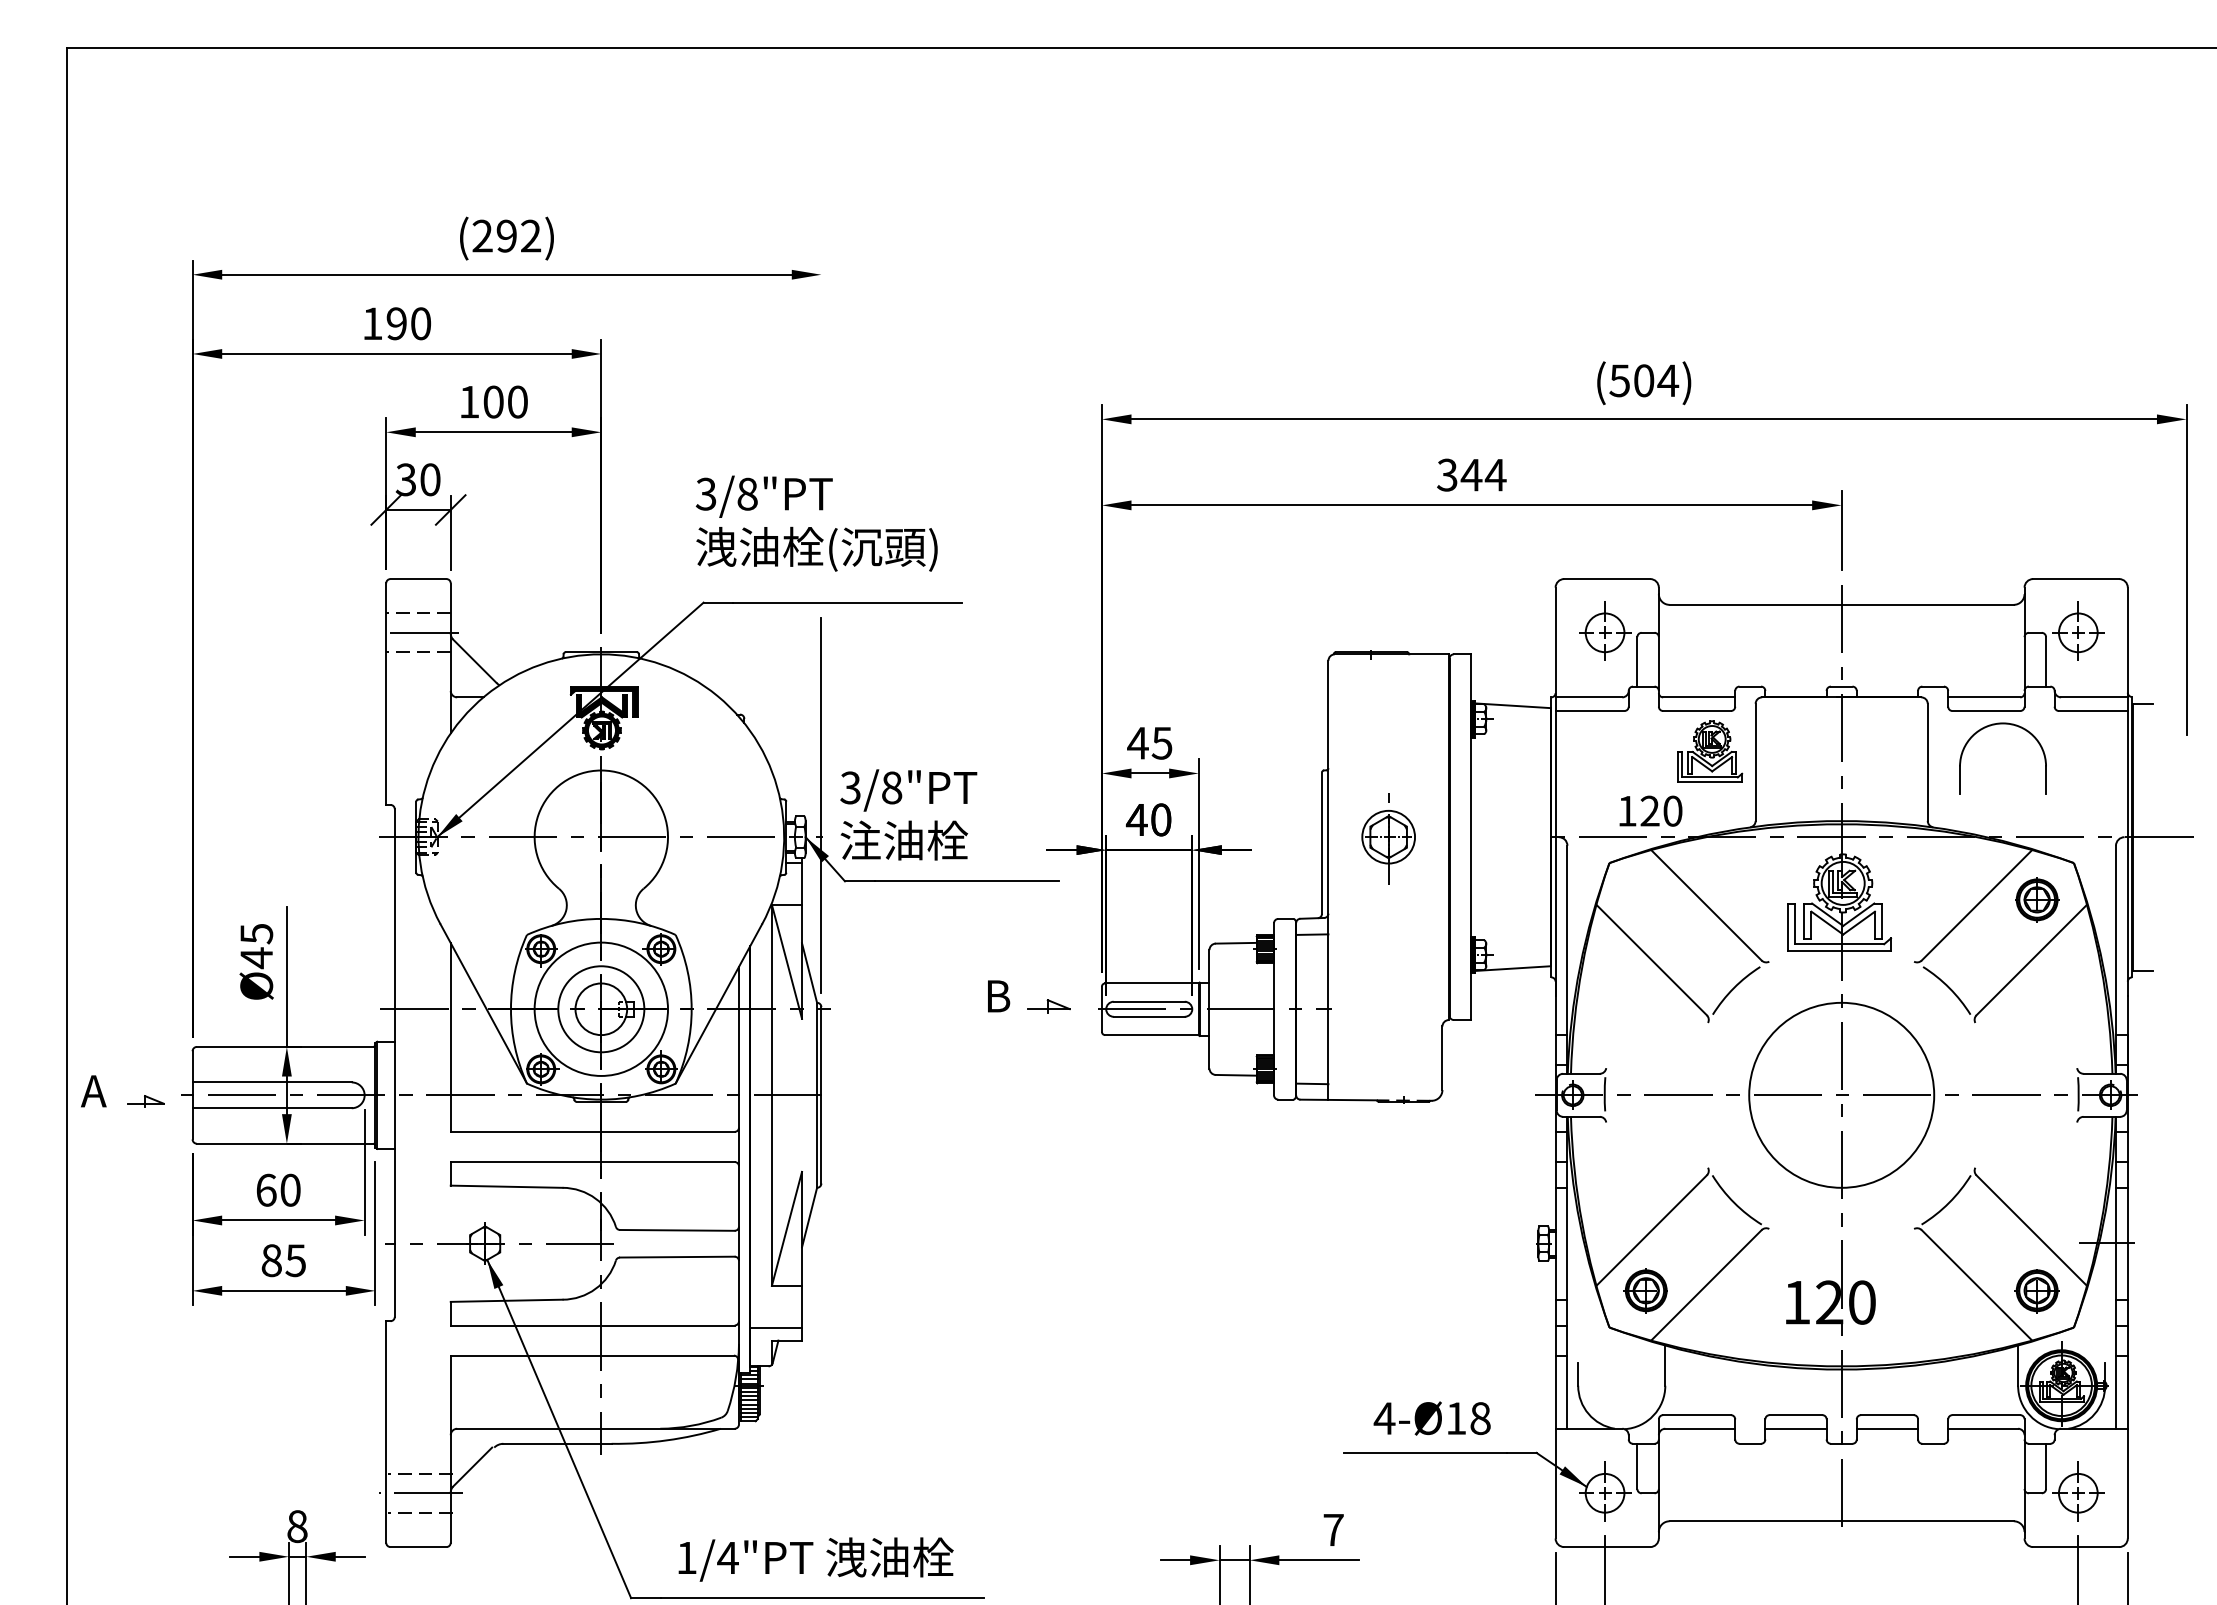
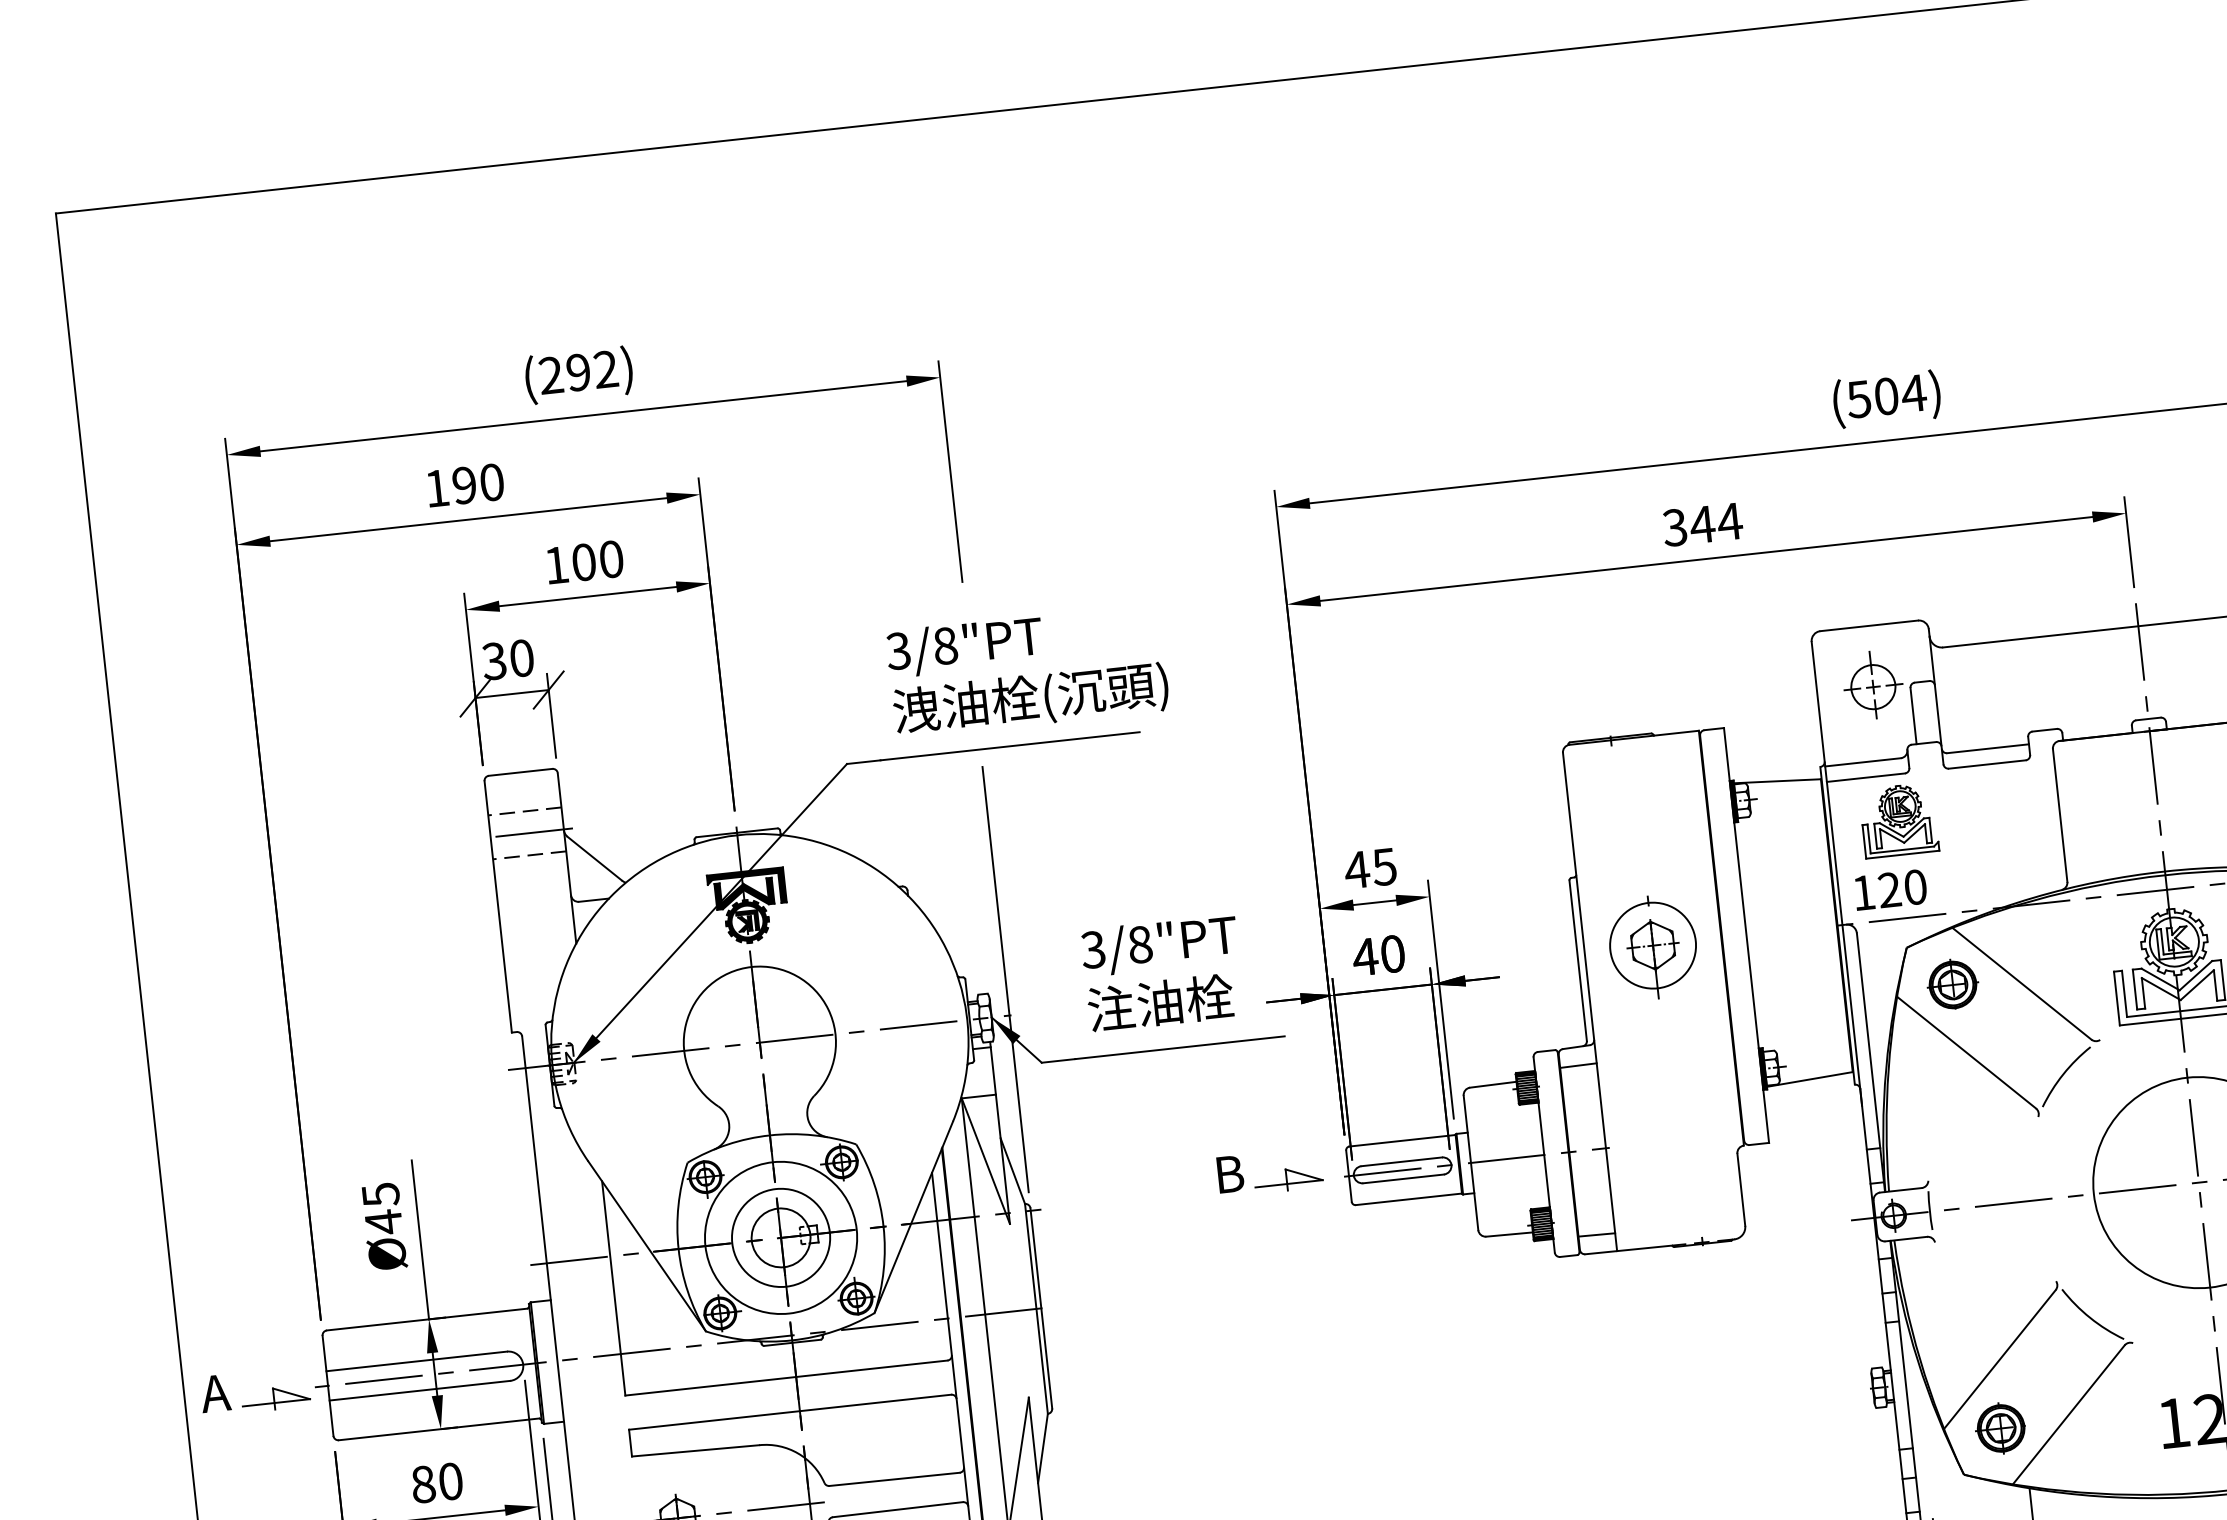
line: (821, 357) -> (950, 471), added
text: (816, 523) -> (1027, 670), moved
part: (1710, 751) -> (1899, 820), moved
text: (1650, 810) -> (1890, 889), moved
text: (908, 814) -> (1162, 972), moved
circle: (1388, 836) -> (1652, 944), size x1.43
part: (1645, 899) -> (1952, 984), added
part: (1048, 1006) -> (1288, 1179), size x1.43
part: (145, 1101) -> (275, 1398), size x1.67
text: (266, 1189) -> (423, 1483), 60 -> 80

